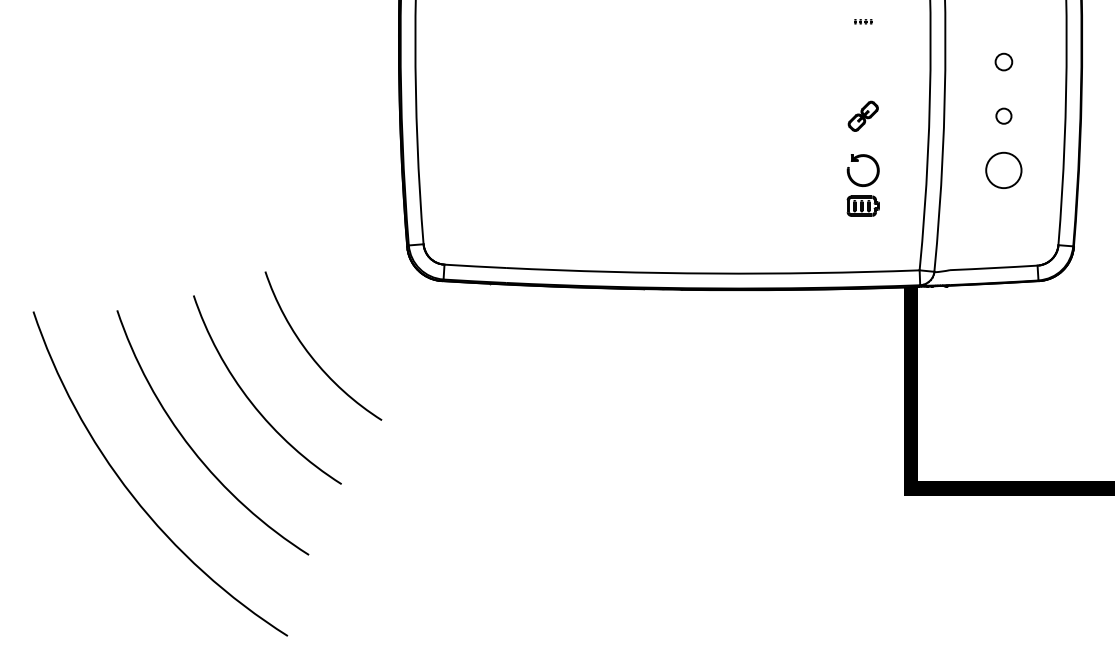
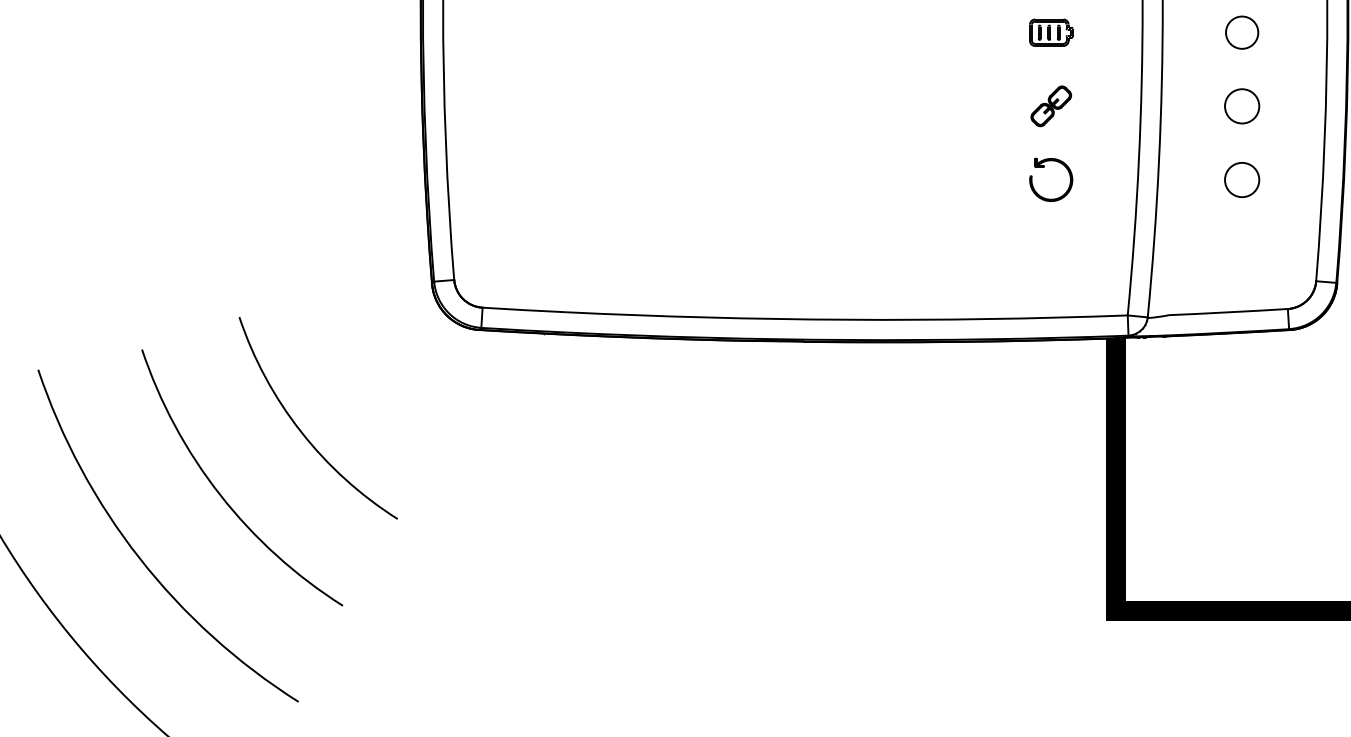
circle: (1003, 61) -> (1241, 31), size x1.43
circle: (1003, 115) -> (1241, 105), size x1.67
circle: (1003, 170) -> (1241, 179), size x0.71
part: (862, 205) -> (1050, 31), moved

